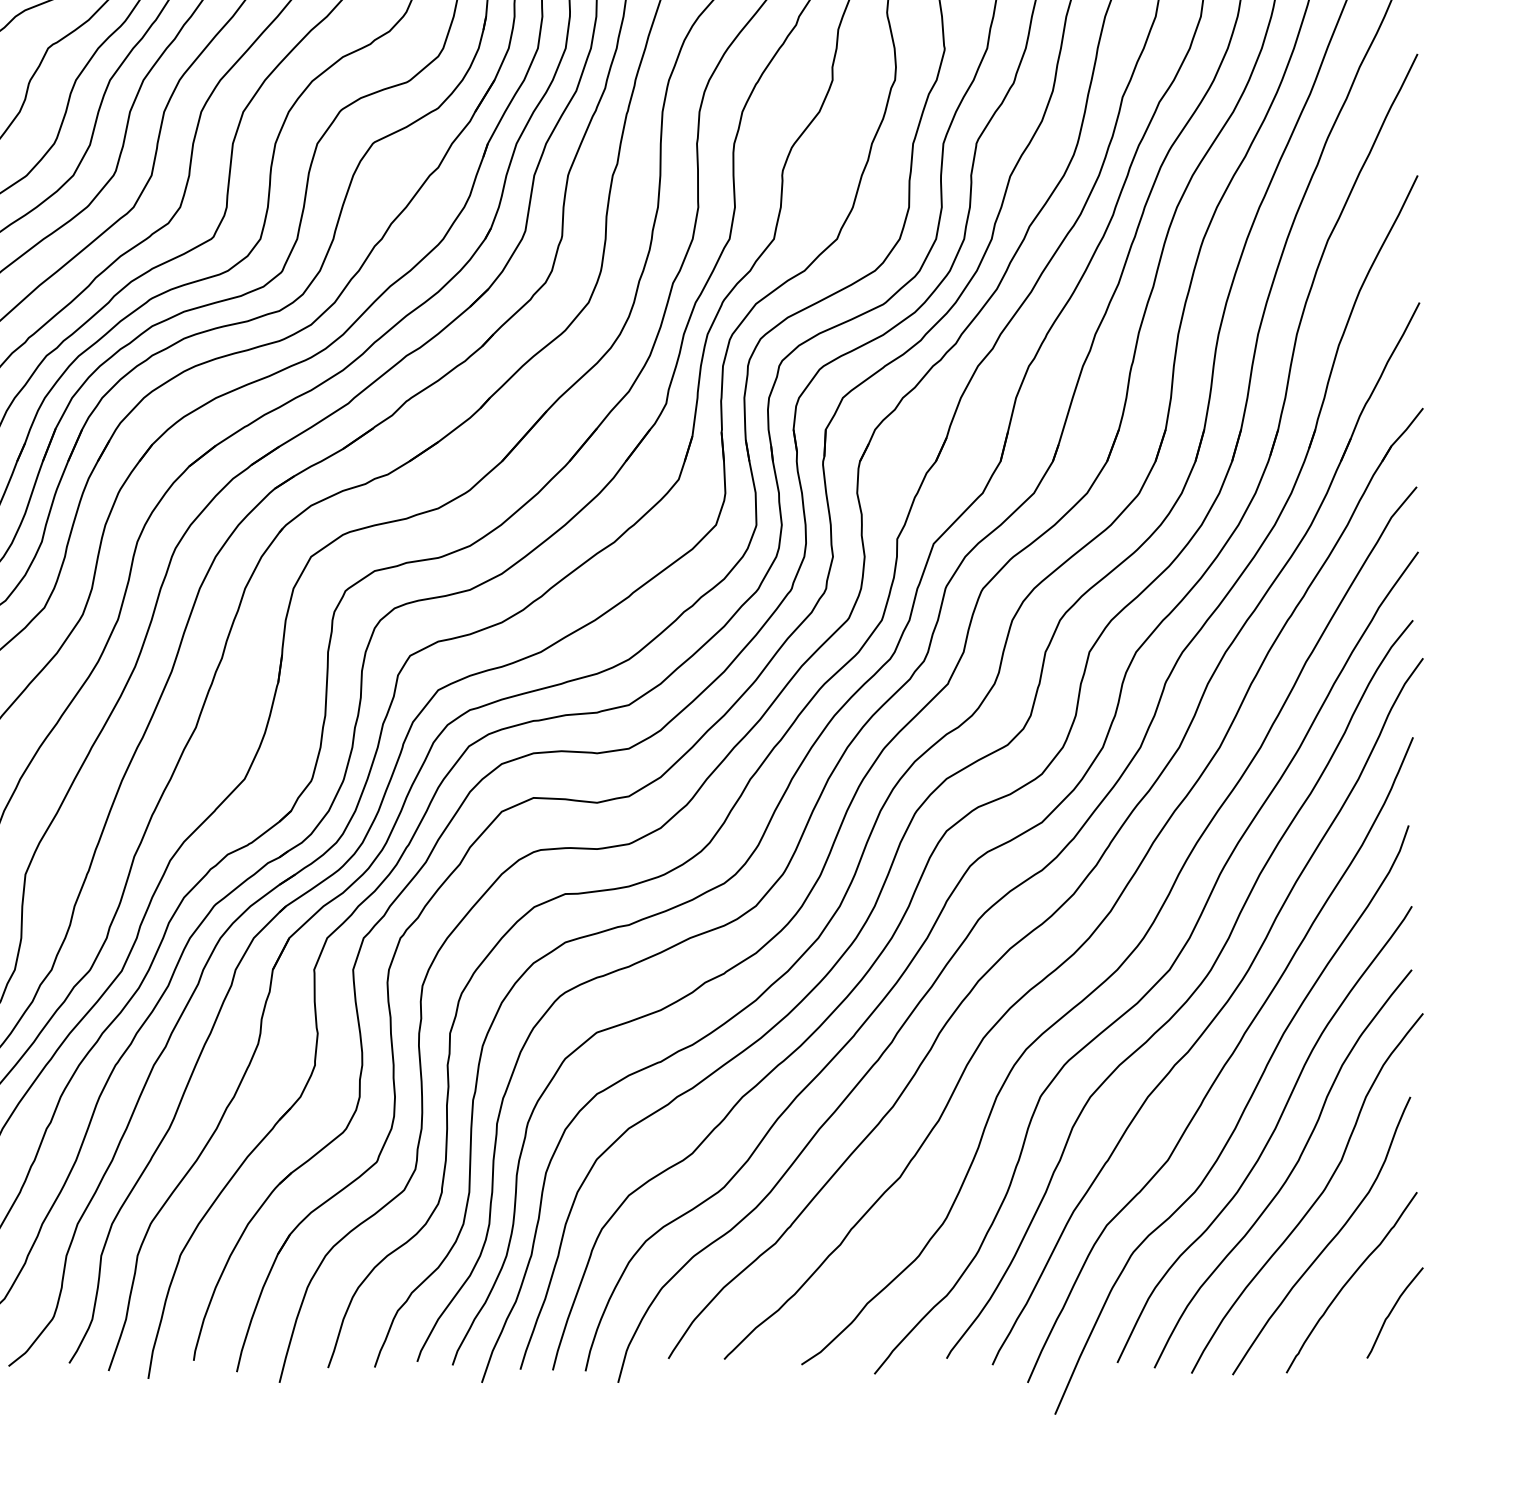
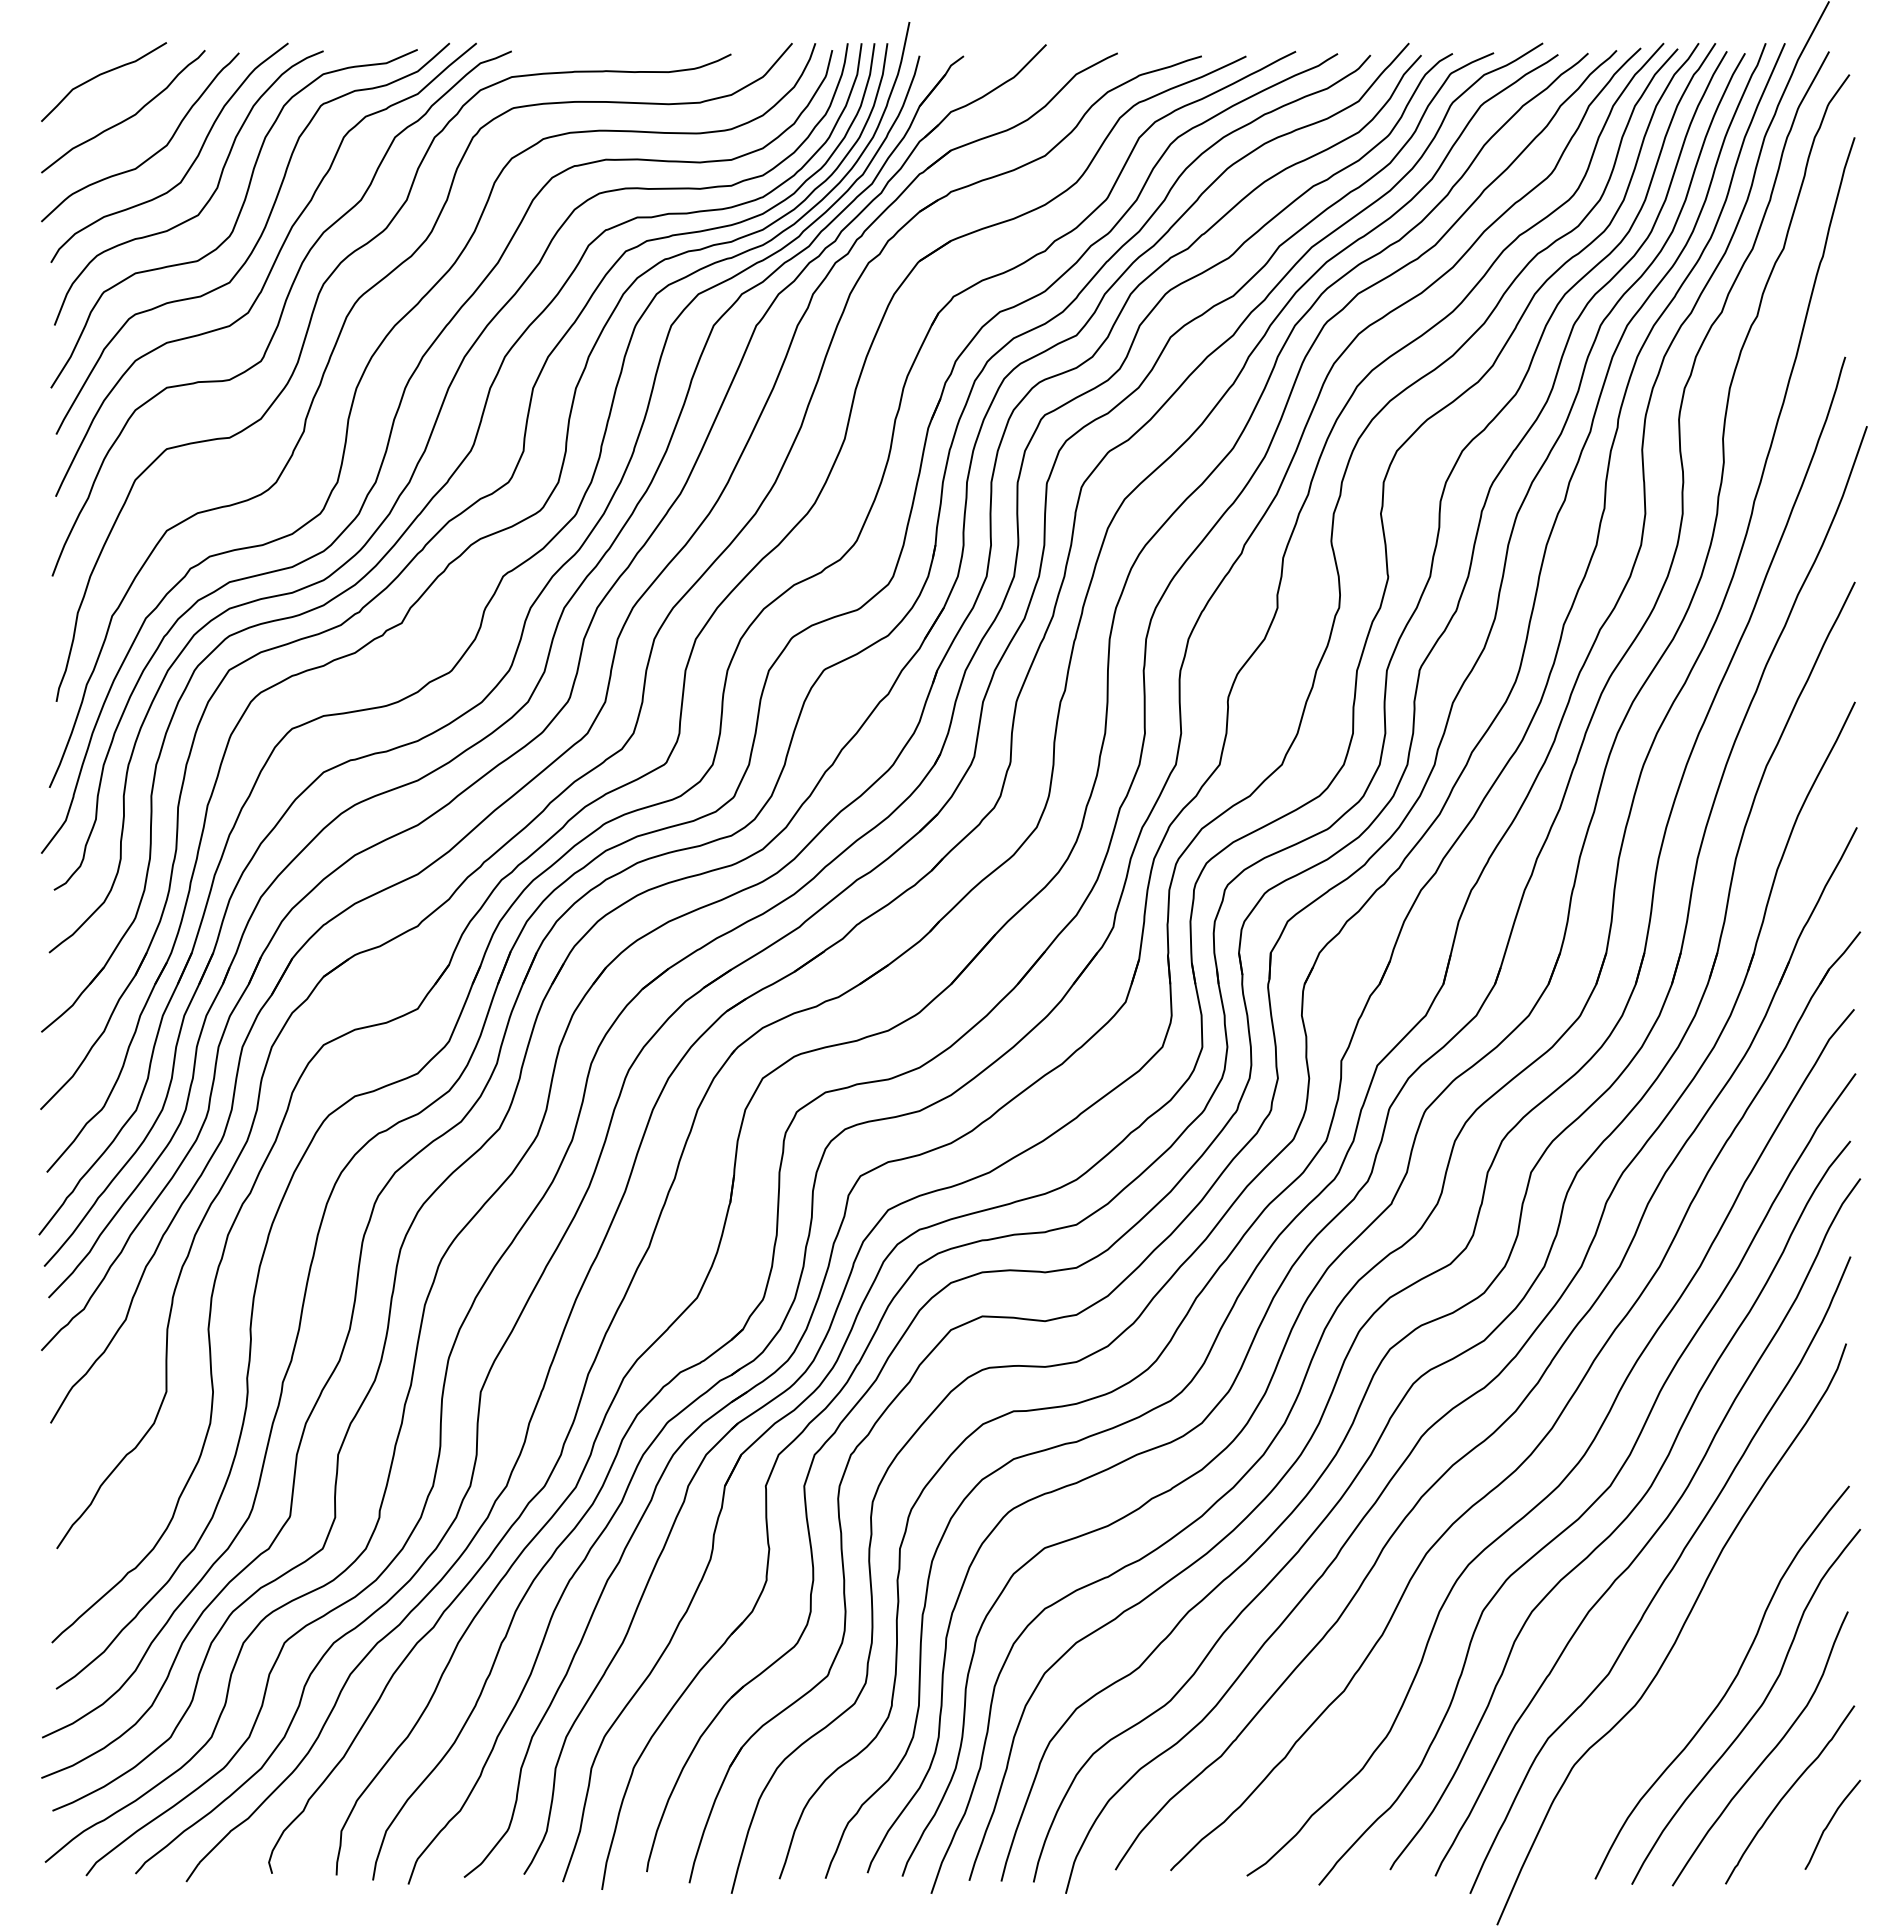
curve: (1269, 1137) -> (1708, 1651), removed

